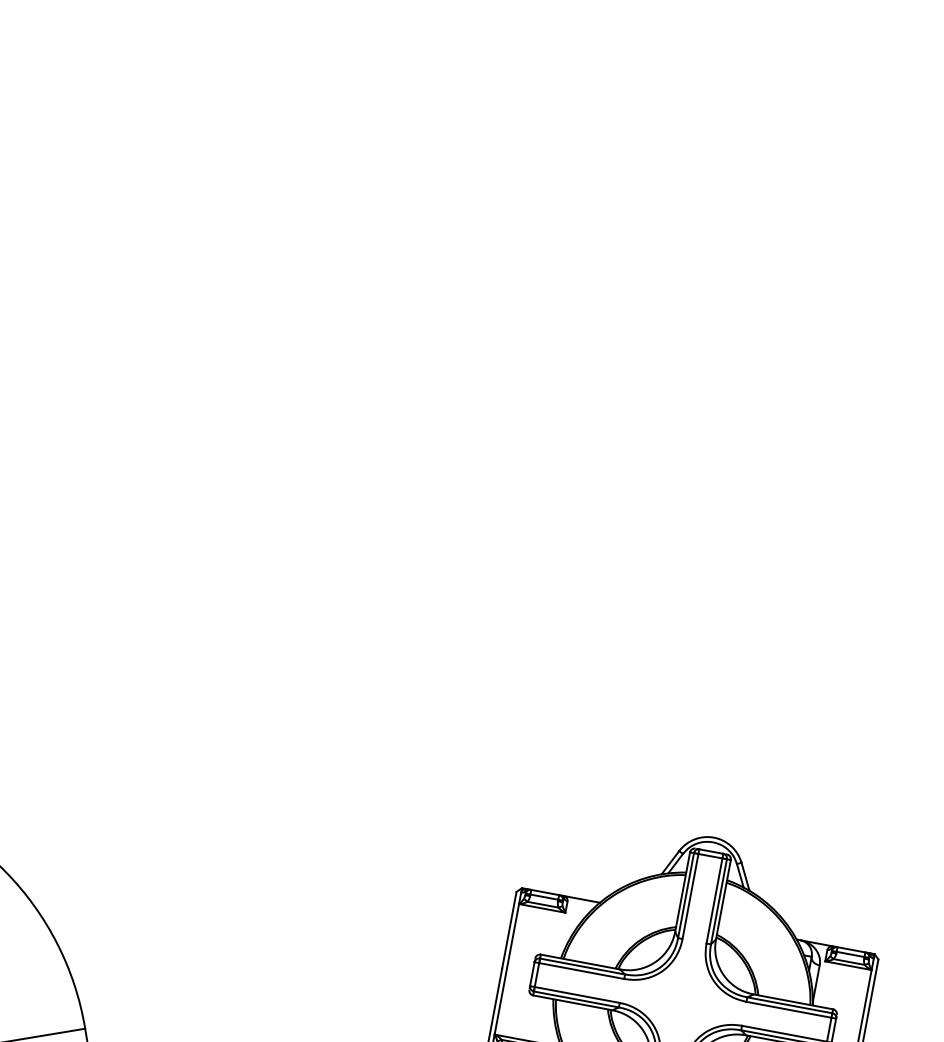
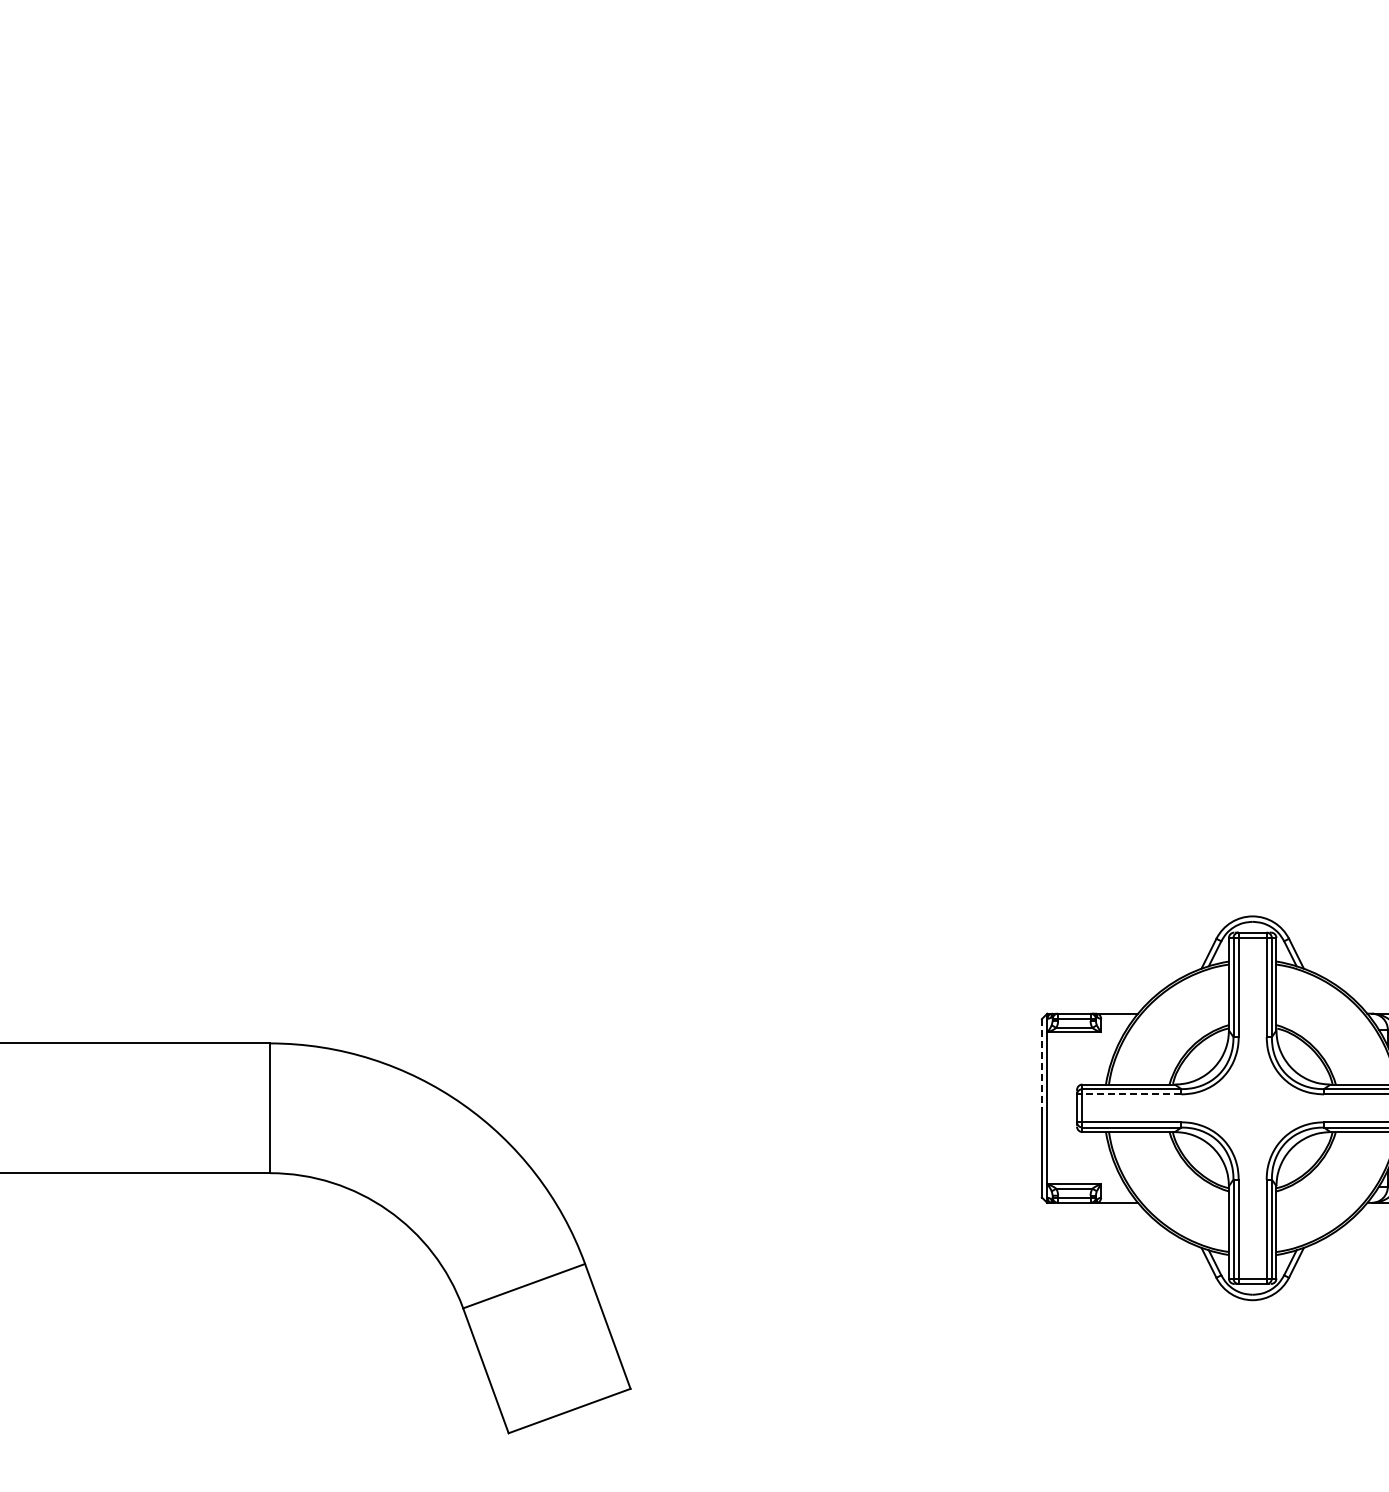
line: (509, 929) -> (1041, 1063), solid -> dashed
line: (581, 971) -> (1131, 1094), solid -> dashed

